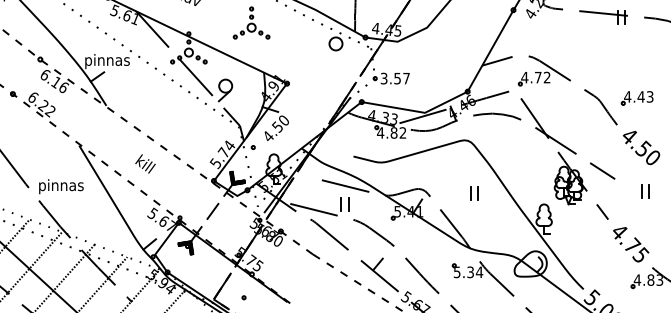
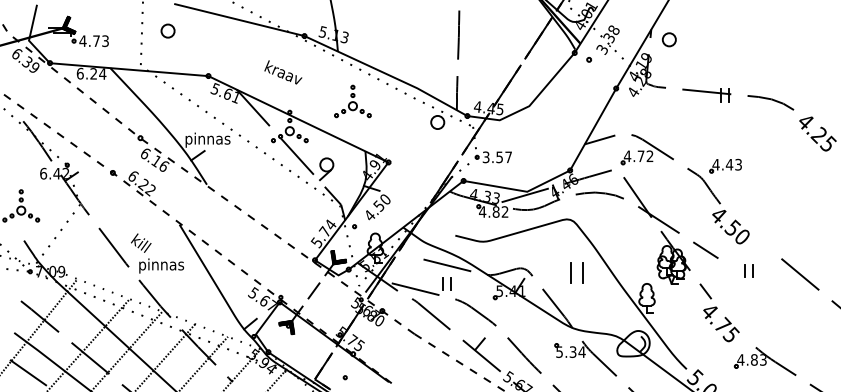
part: (637, 97) -> (725, 165), moved
text: (641, 148) -> (730, 227), moved
text: (145, 163) -> (141, 242), moved
part: (474, 193) -> (576, 272), size x1.6
text: (631, 244) -> (721, 324), moved

